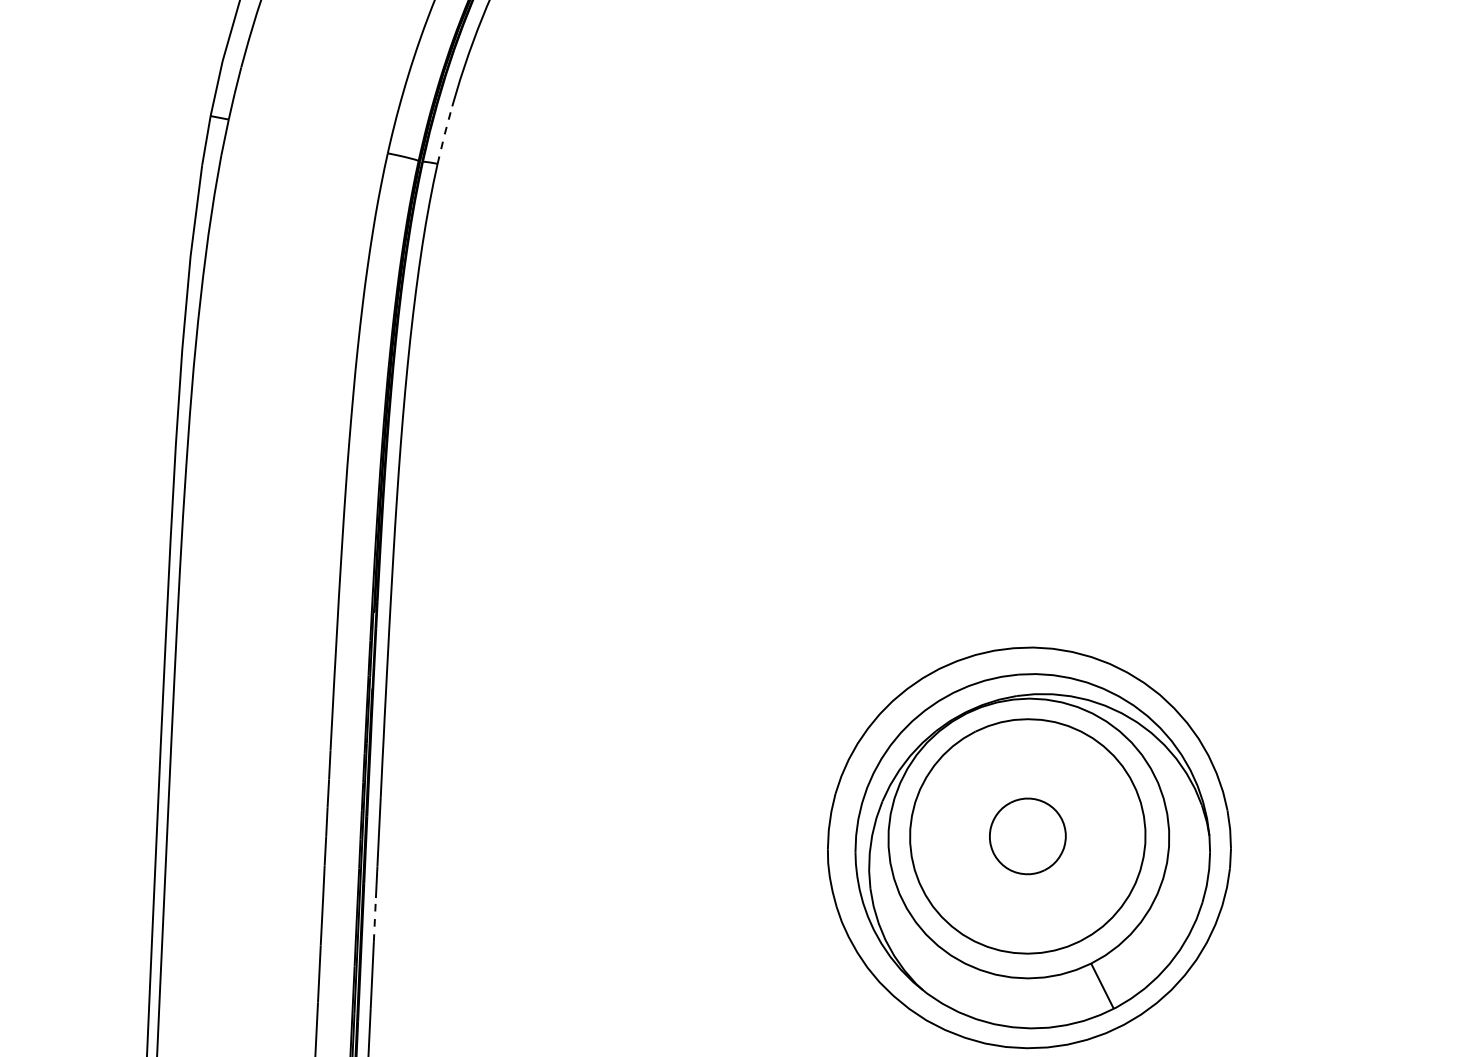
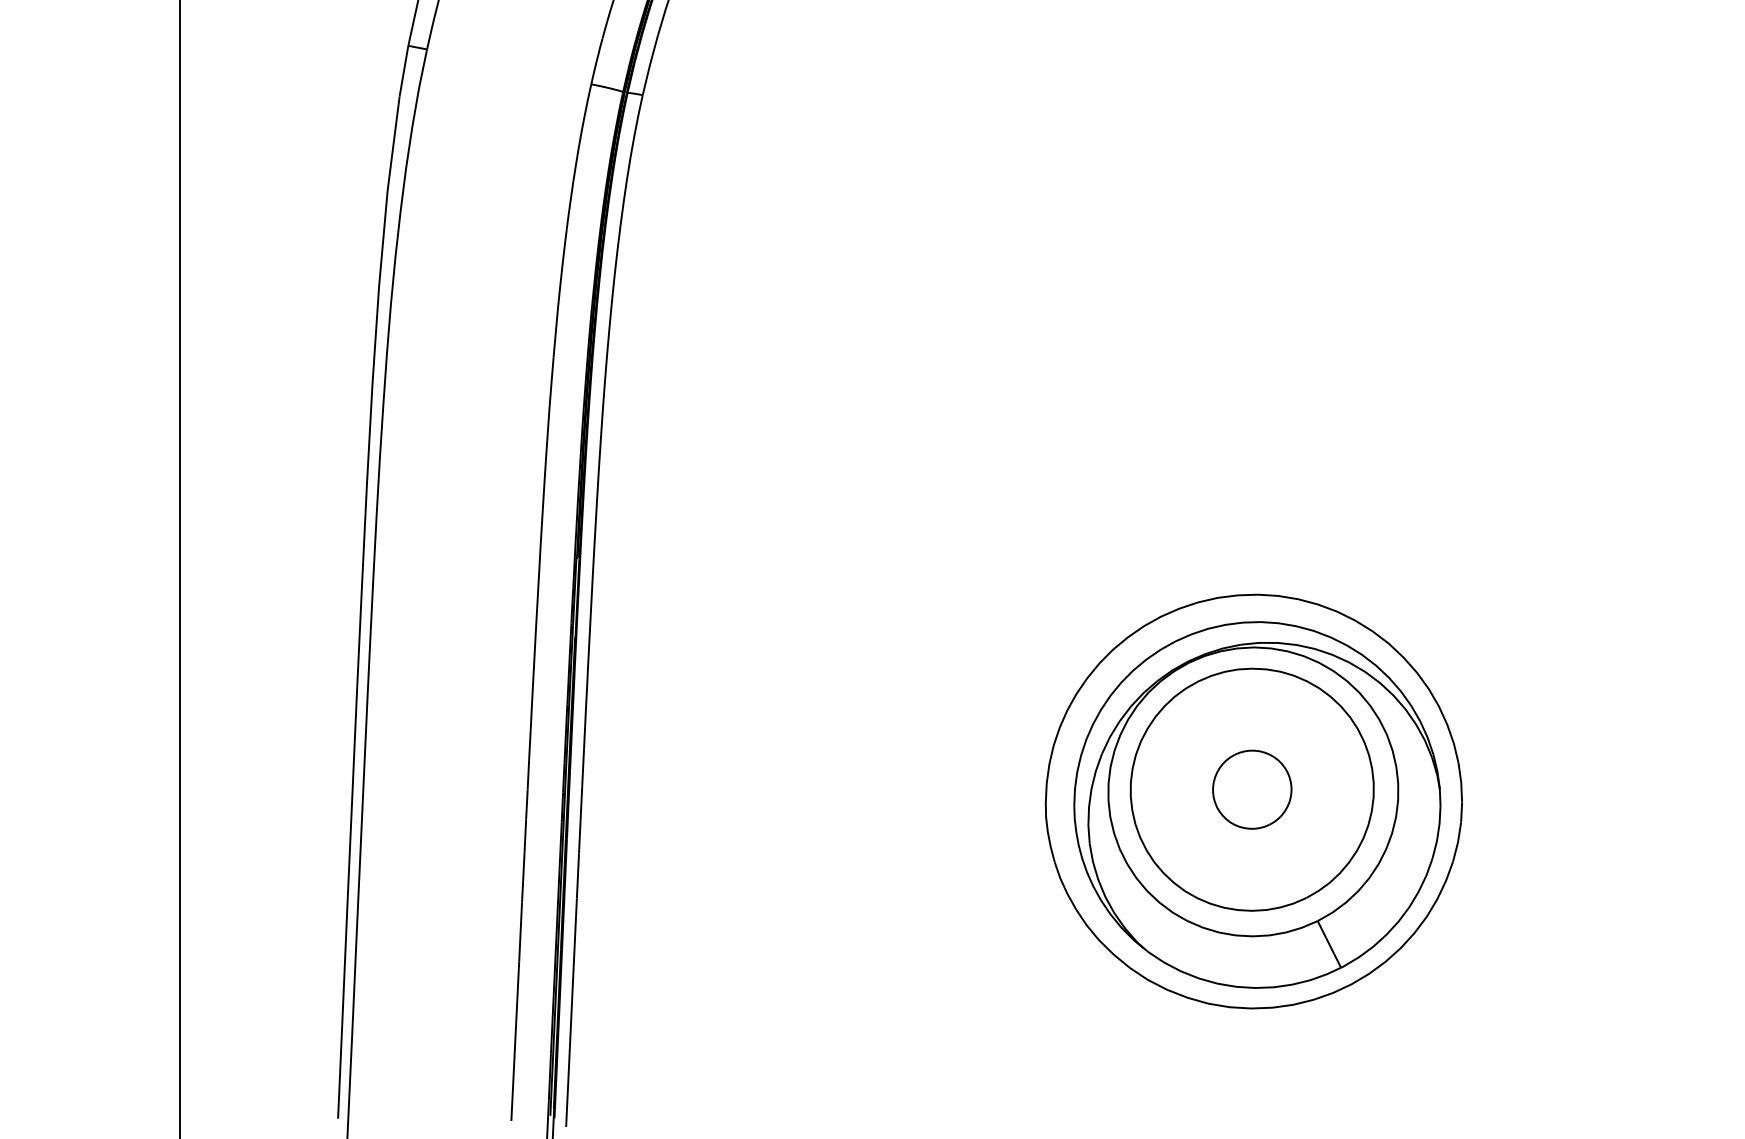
line: (445, 134) -> (650, 64), dashed -> solid
line: (374, 919) -> (577, 875), dashed -> solid

